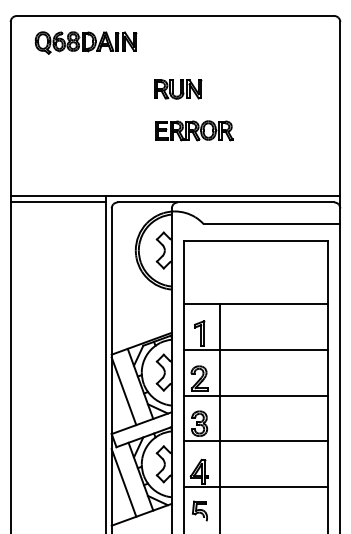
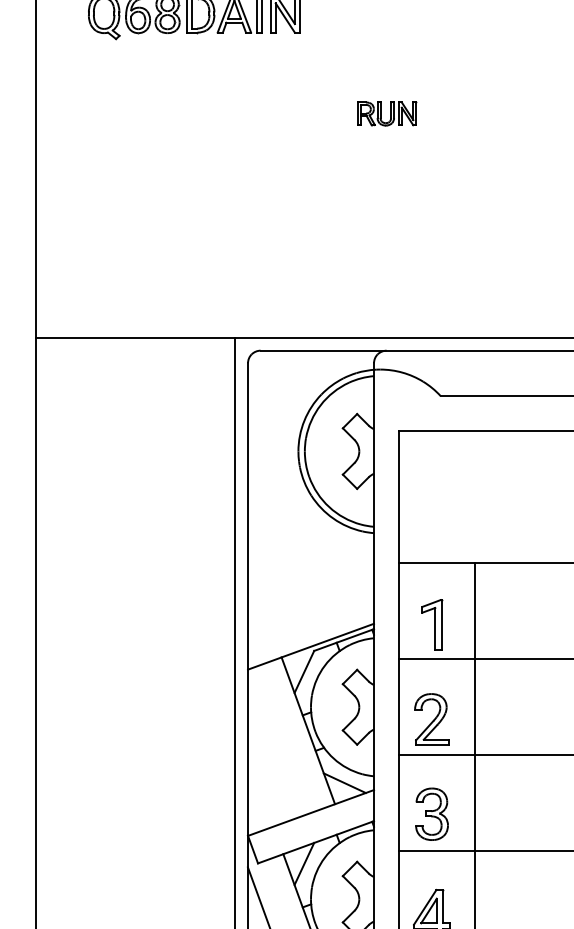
part: (178, 89) -> (387, 114), size x0.6
part: (194, 130) -> (421, 199), removed
line: (57, 202) -> (134, 350), removed
line: (123, 391) -> (272, 746), removed

